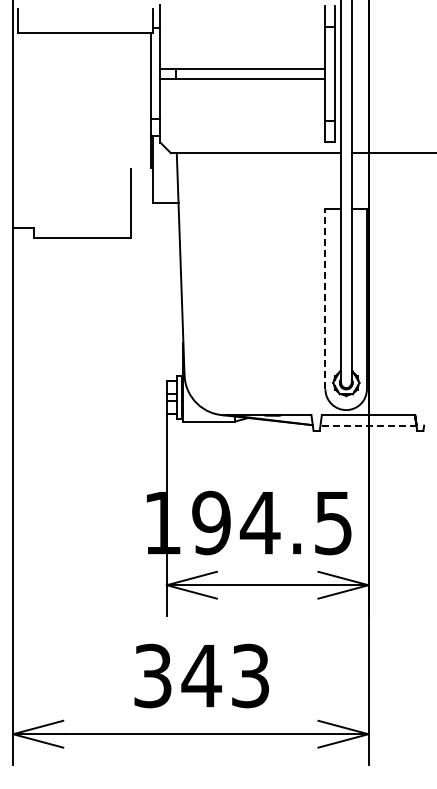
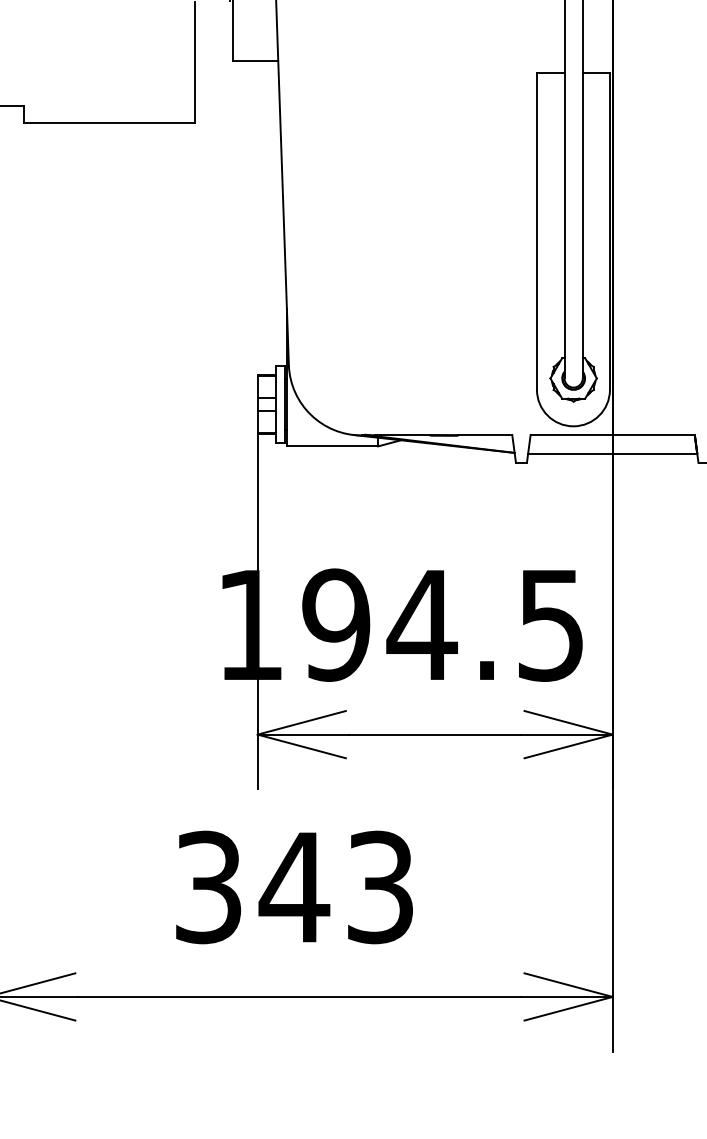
line: (325, 299) -> (537, 231), dashed -> solid
line: (368, 425) -> (612, 453), dashed -> solid
text: (201, 675) -> (294, 886), moved

